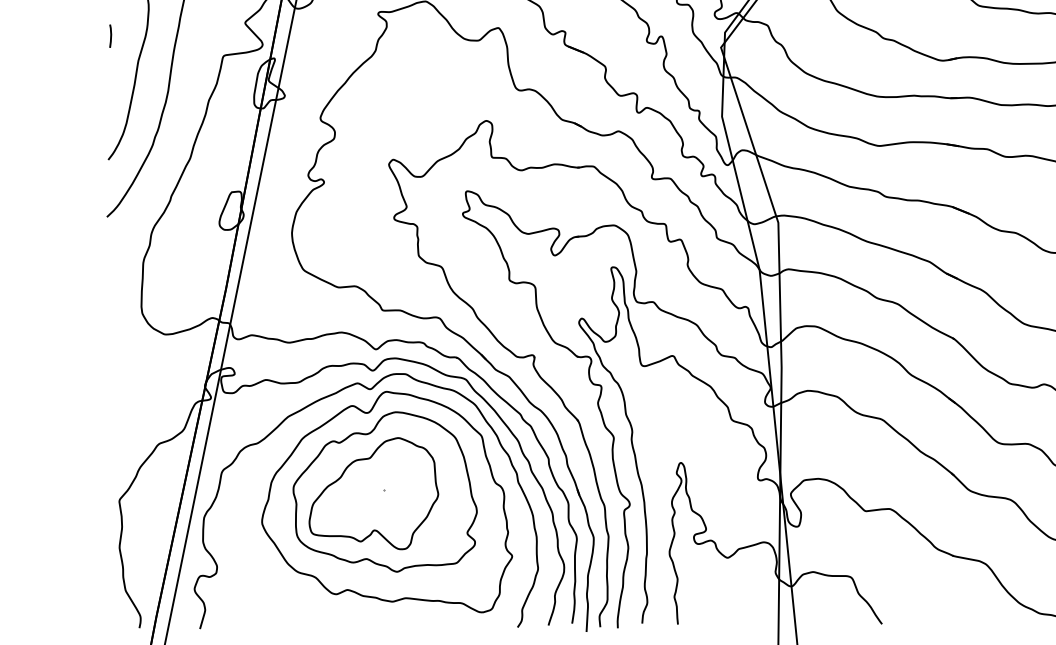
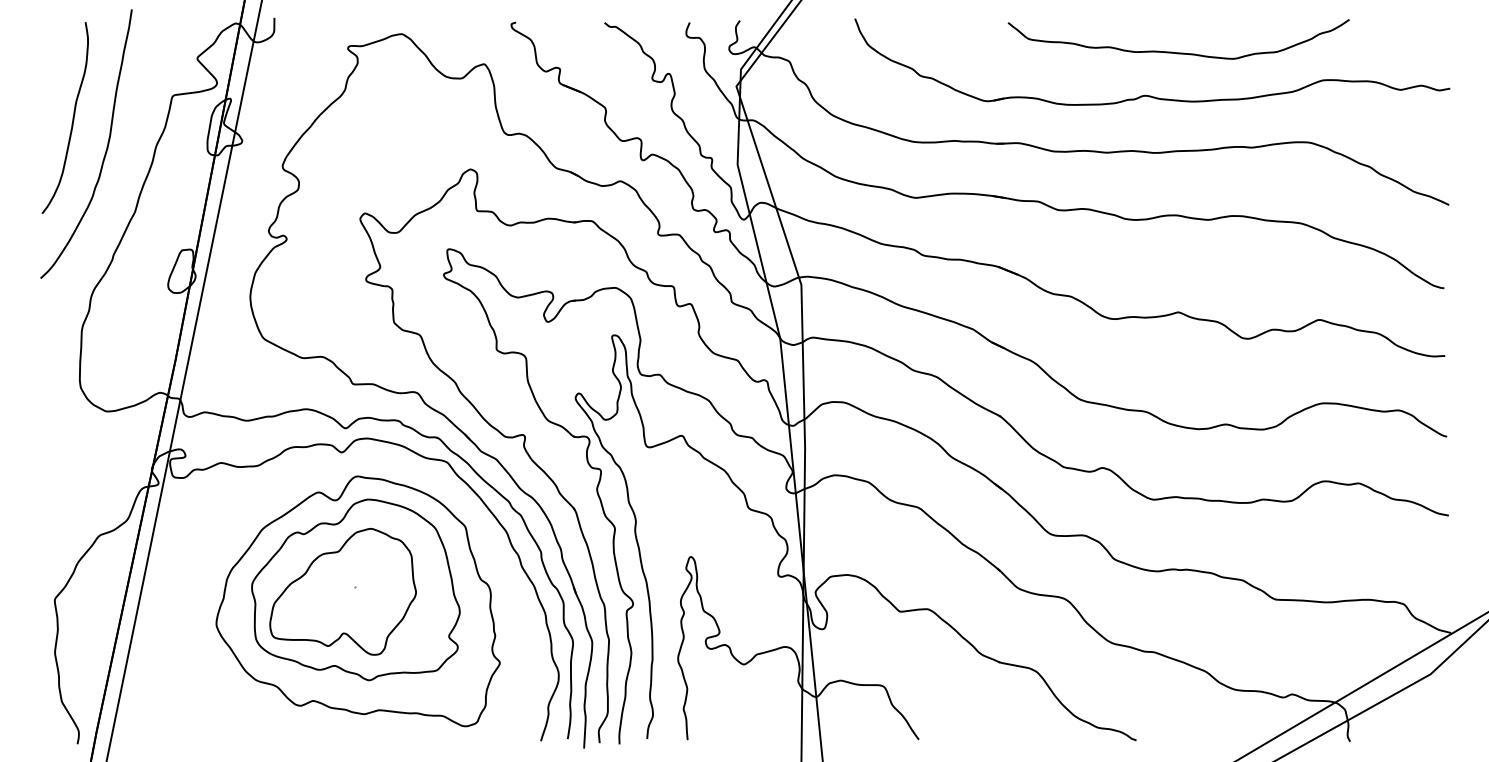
line: (110, 36) -> (44, 73), removed
curve: (308, 406) -> (269, 493), removed

